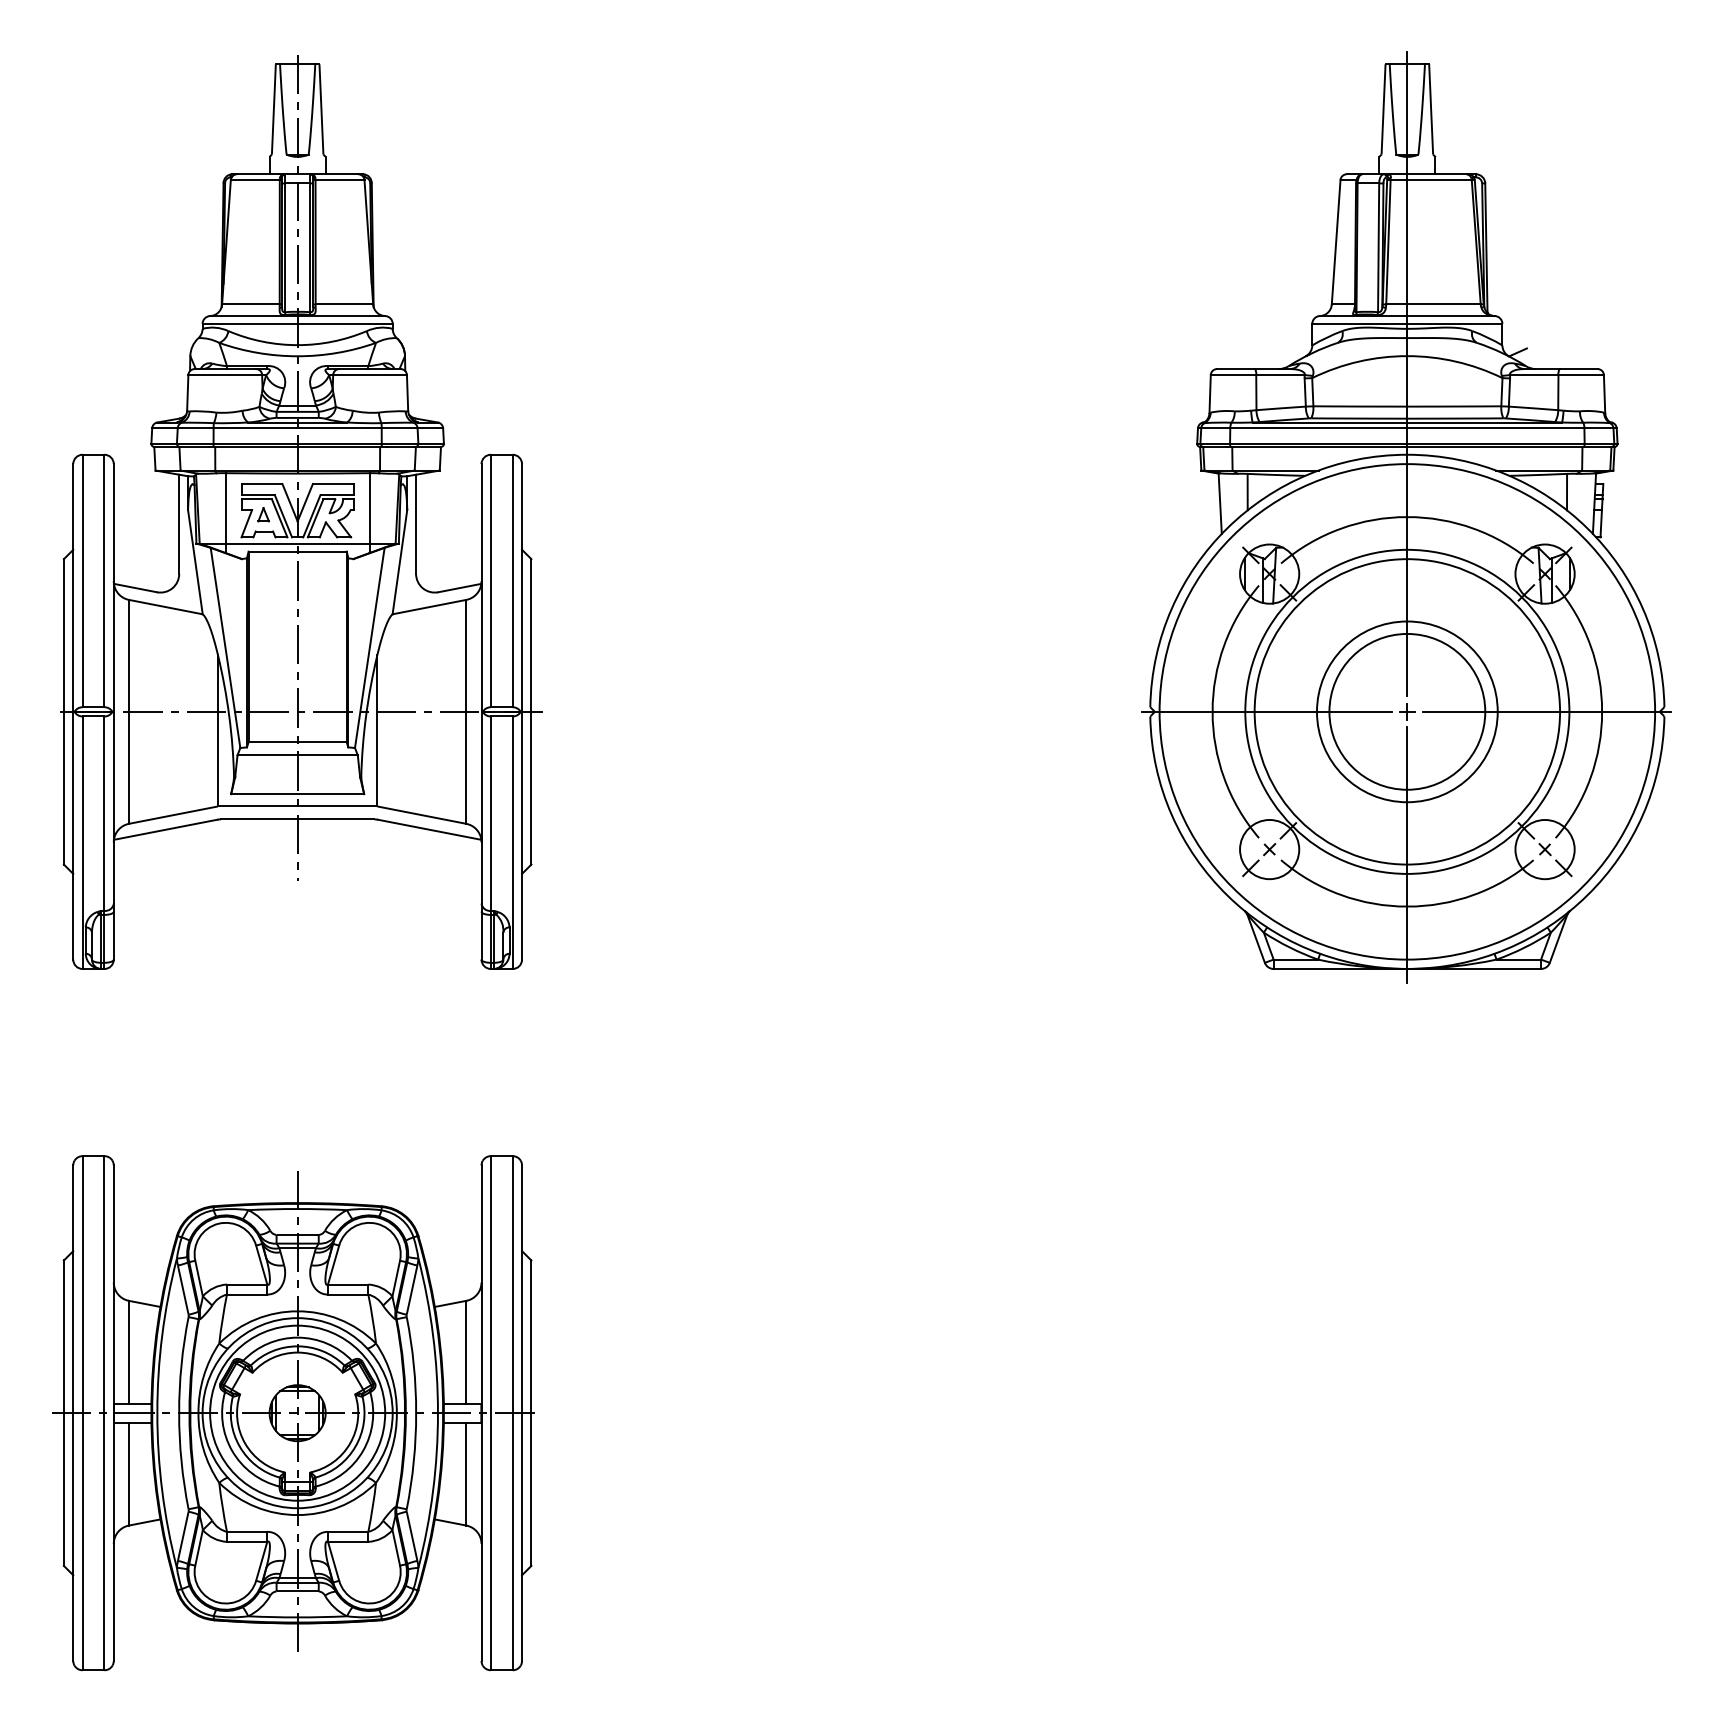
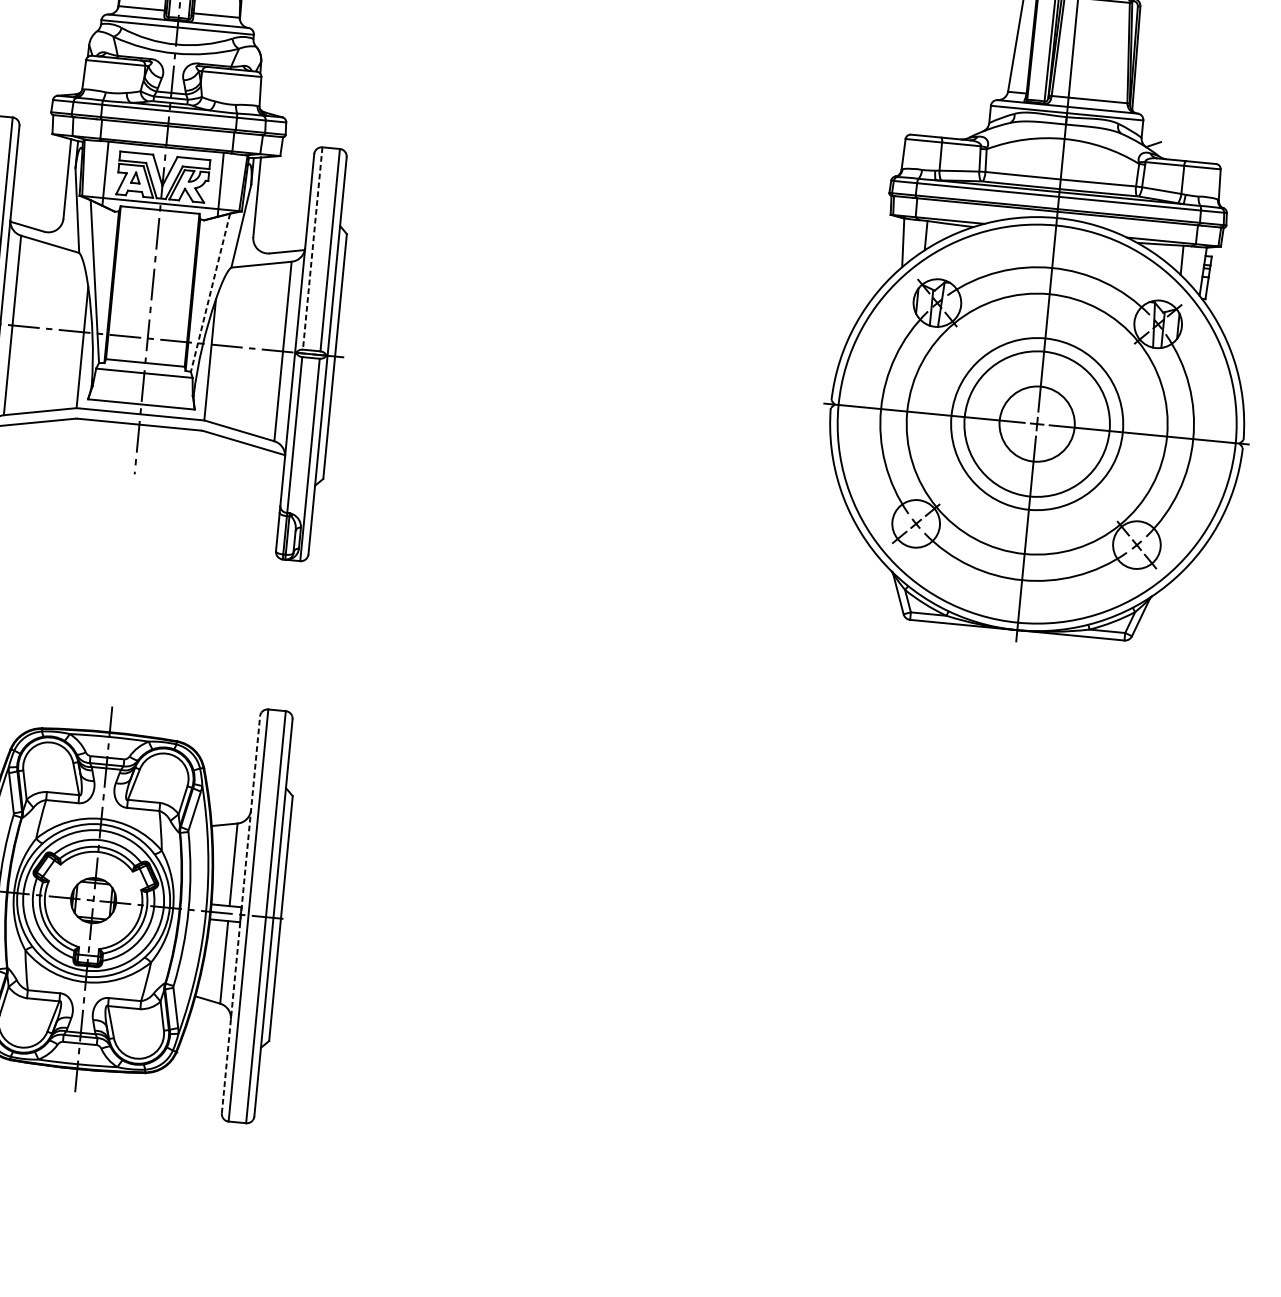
line: (490, 581) -> (312, 248), solid -> dashed
line: (369, 648) -> (210, 293), solid -> dashed
circle: (1407, 711) -> (1037, 423), size x0.6
circle: (1407, 711) -> (1037, 423), size x0.7
line: (481, 1413) -> (240, 915), solid -> dashed

